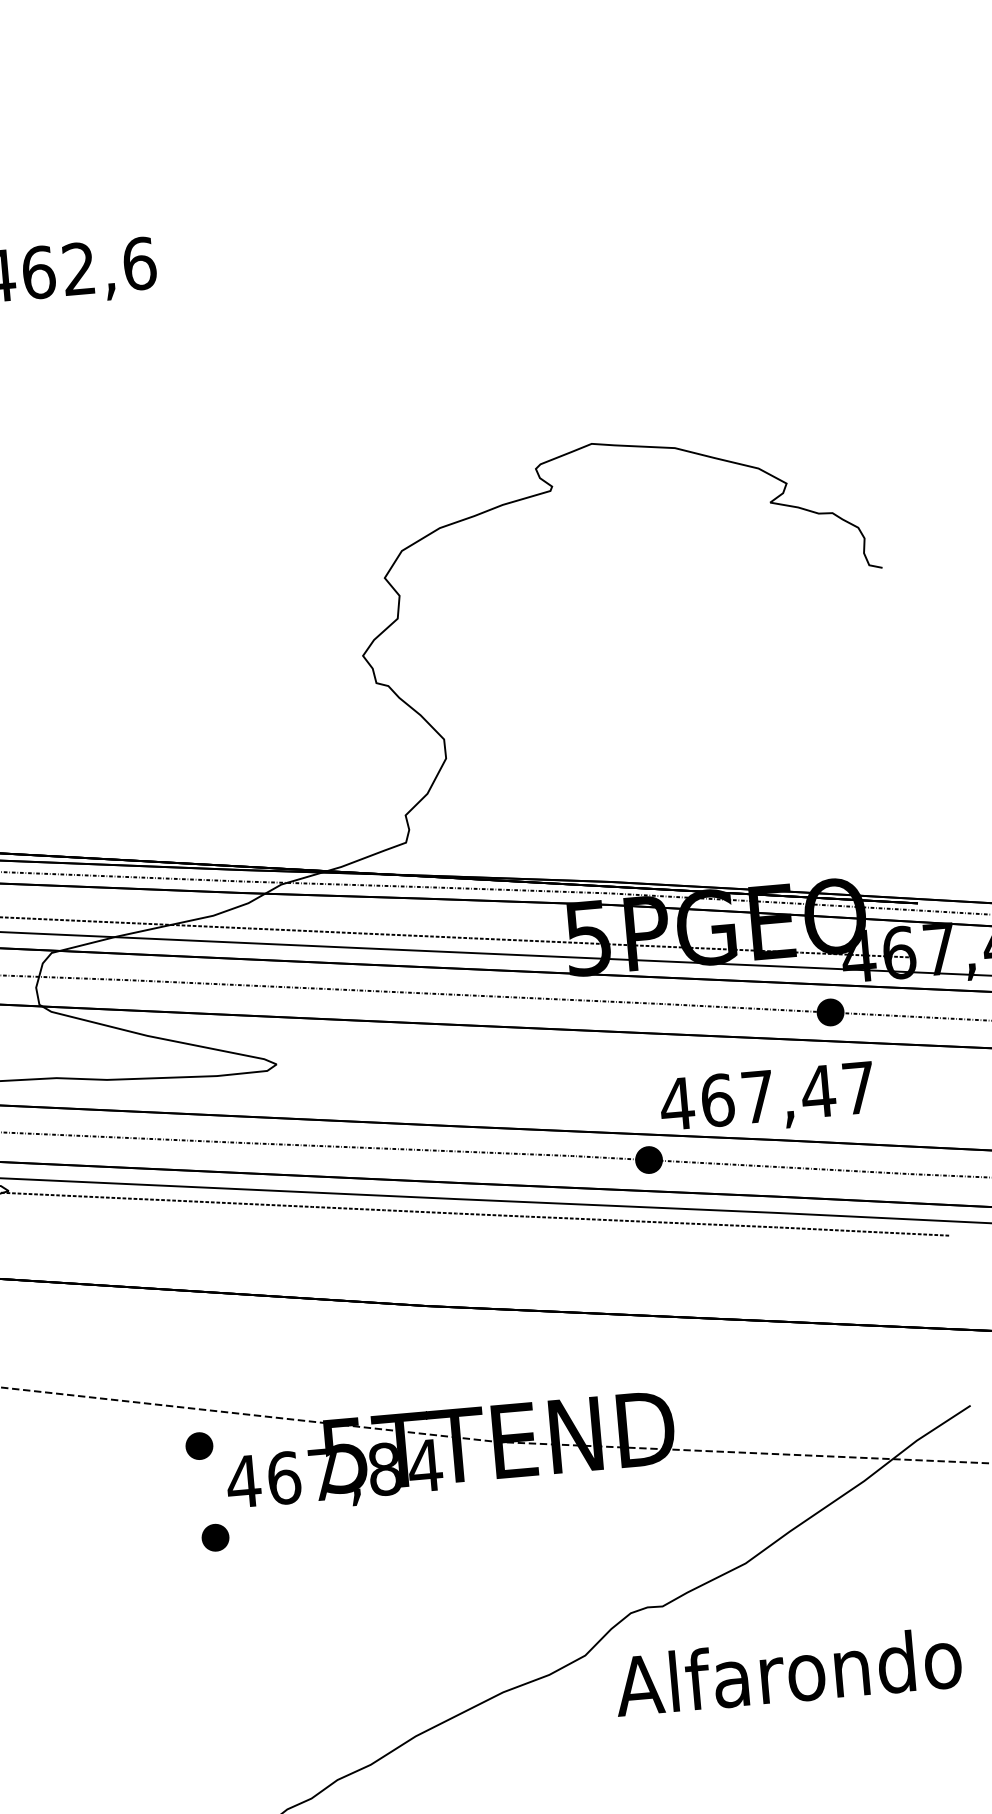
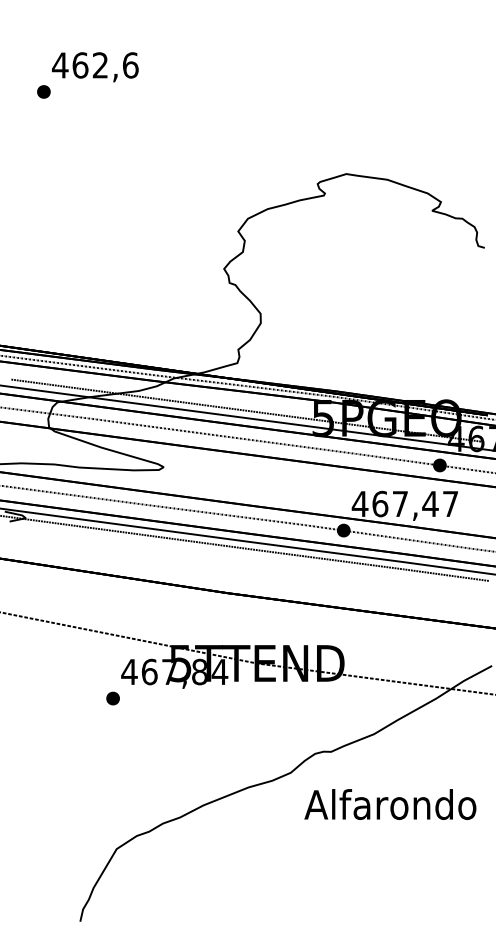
part: (198, 1446) -> (108, 652), removed
text: (788, 1671) -> (390, 804), moved

